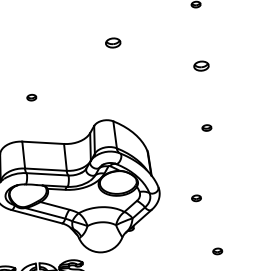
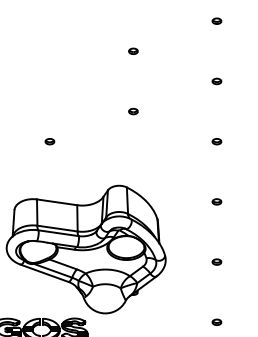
part: (113, 42) -> (133, 111), size x0.62
part: (201, 66) -> (216, 141), size x0.62
part: (31, 97) -> (49, 141), moved
part: (196, 197) -> (216, 261), moved

